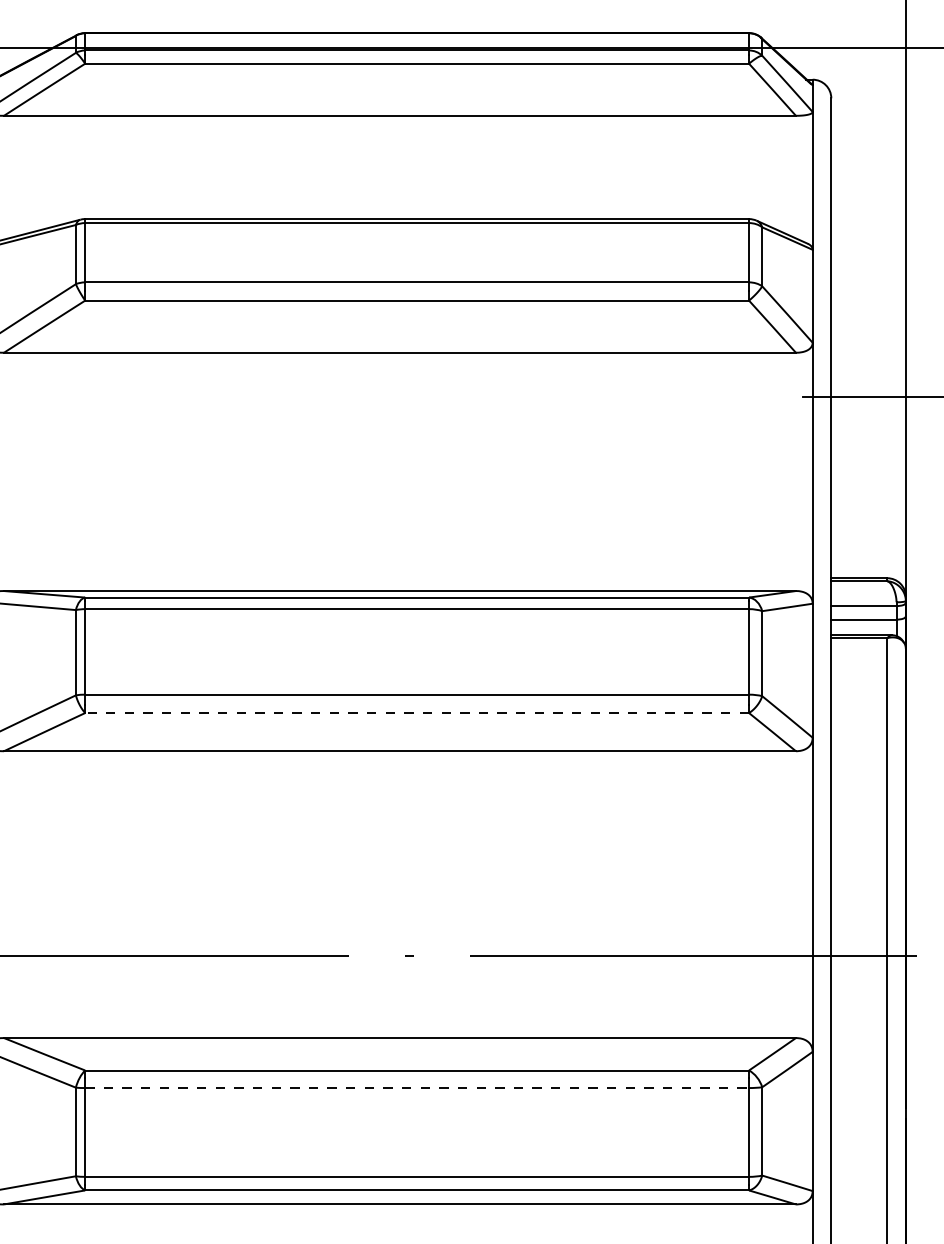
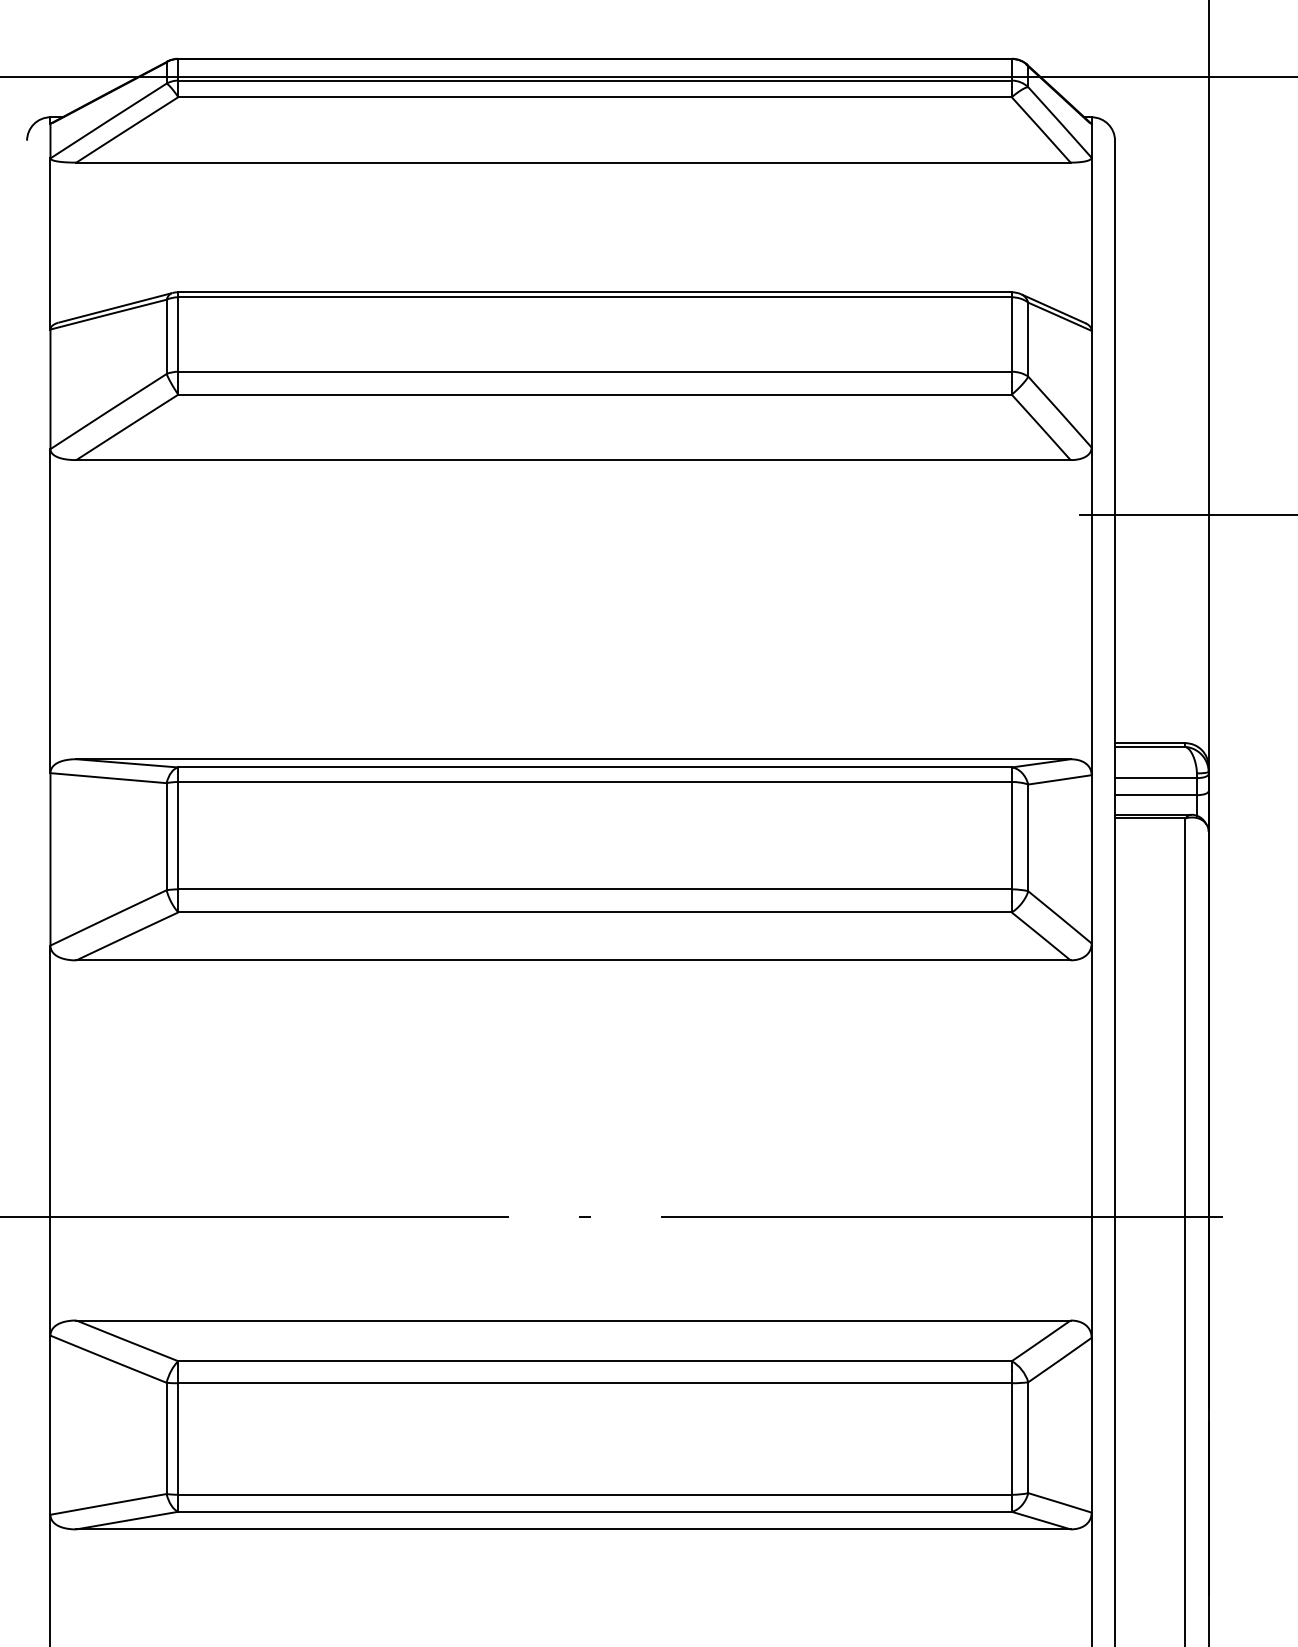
line: (417, 713) -> (595, 912), dashed -> solid
line: (417, 1088) -> (595, 1383), dashed -> solid

